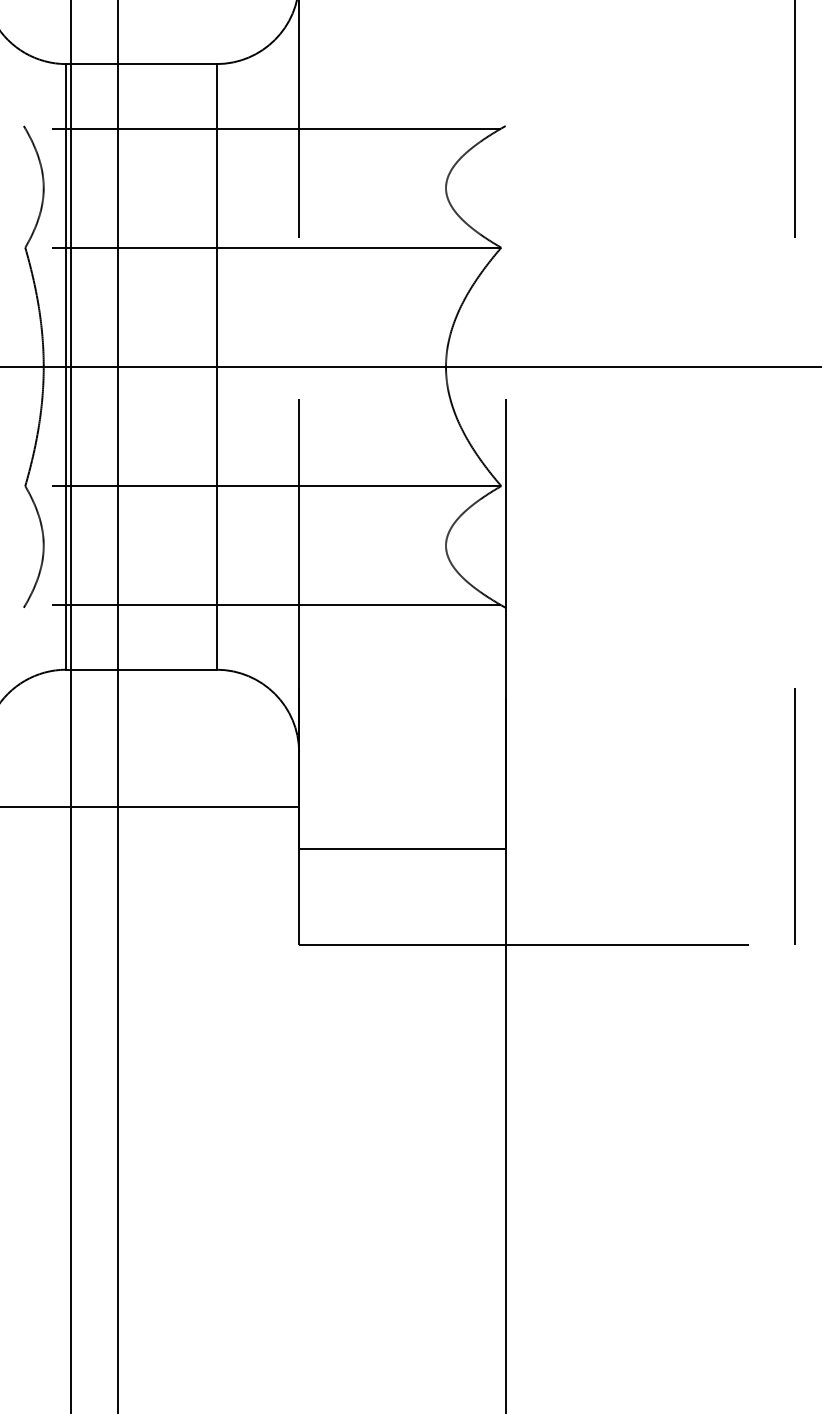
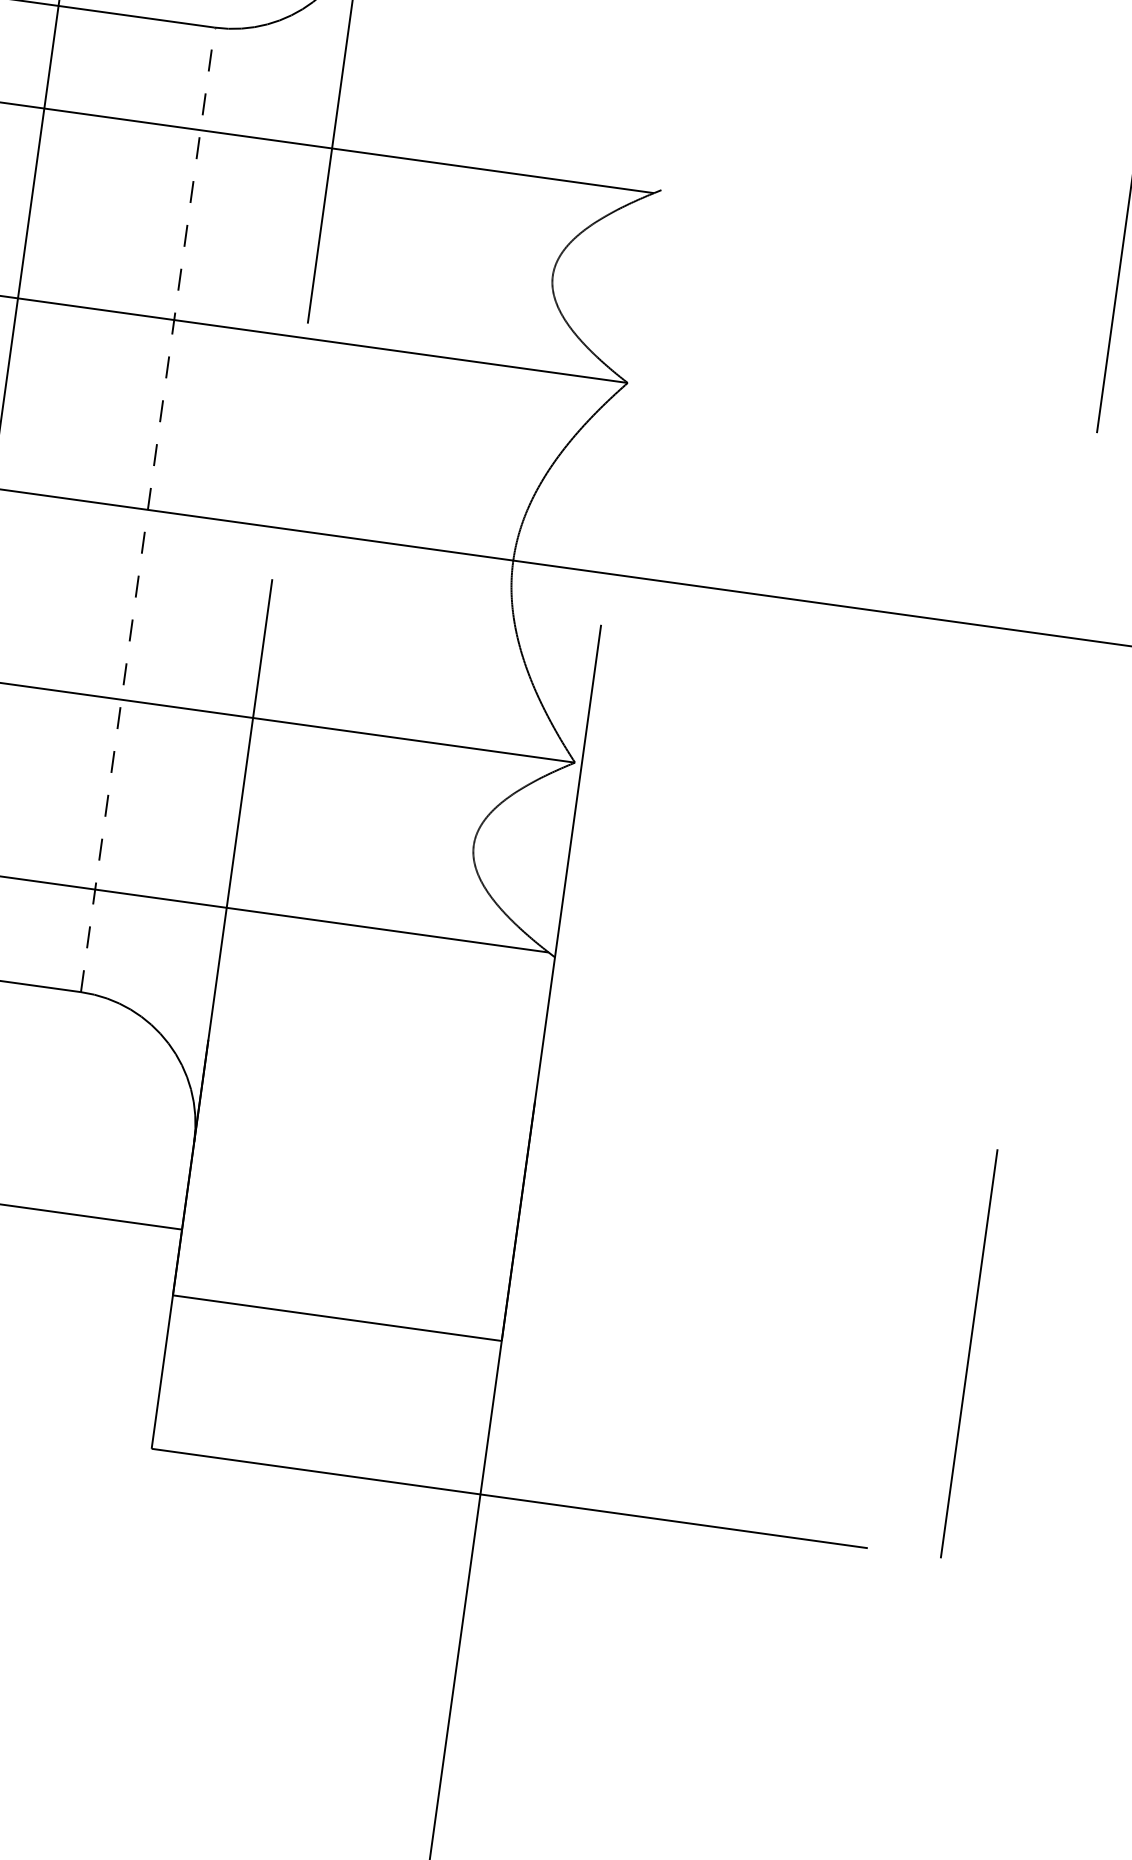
line: (216, 366) -> (147, 509), solid -> dashed

